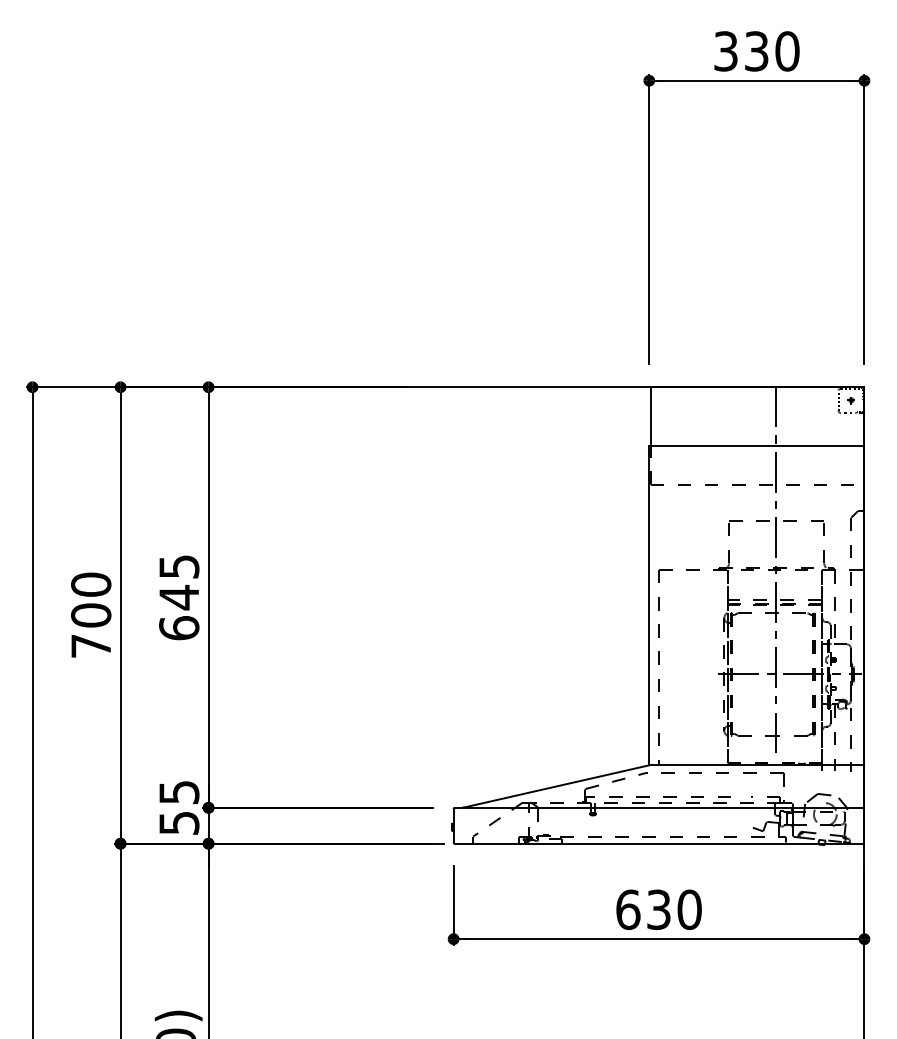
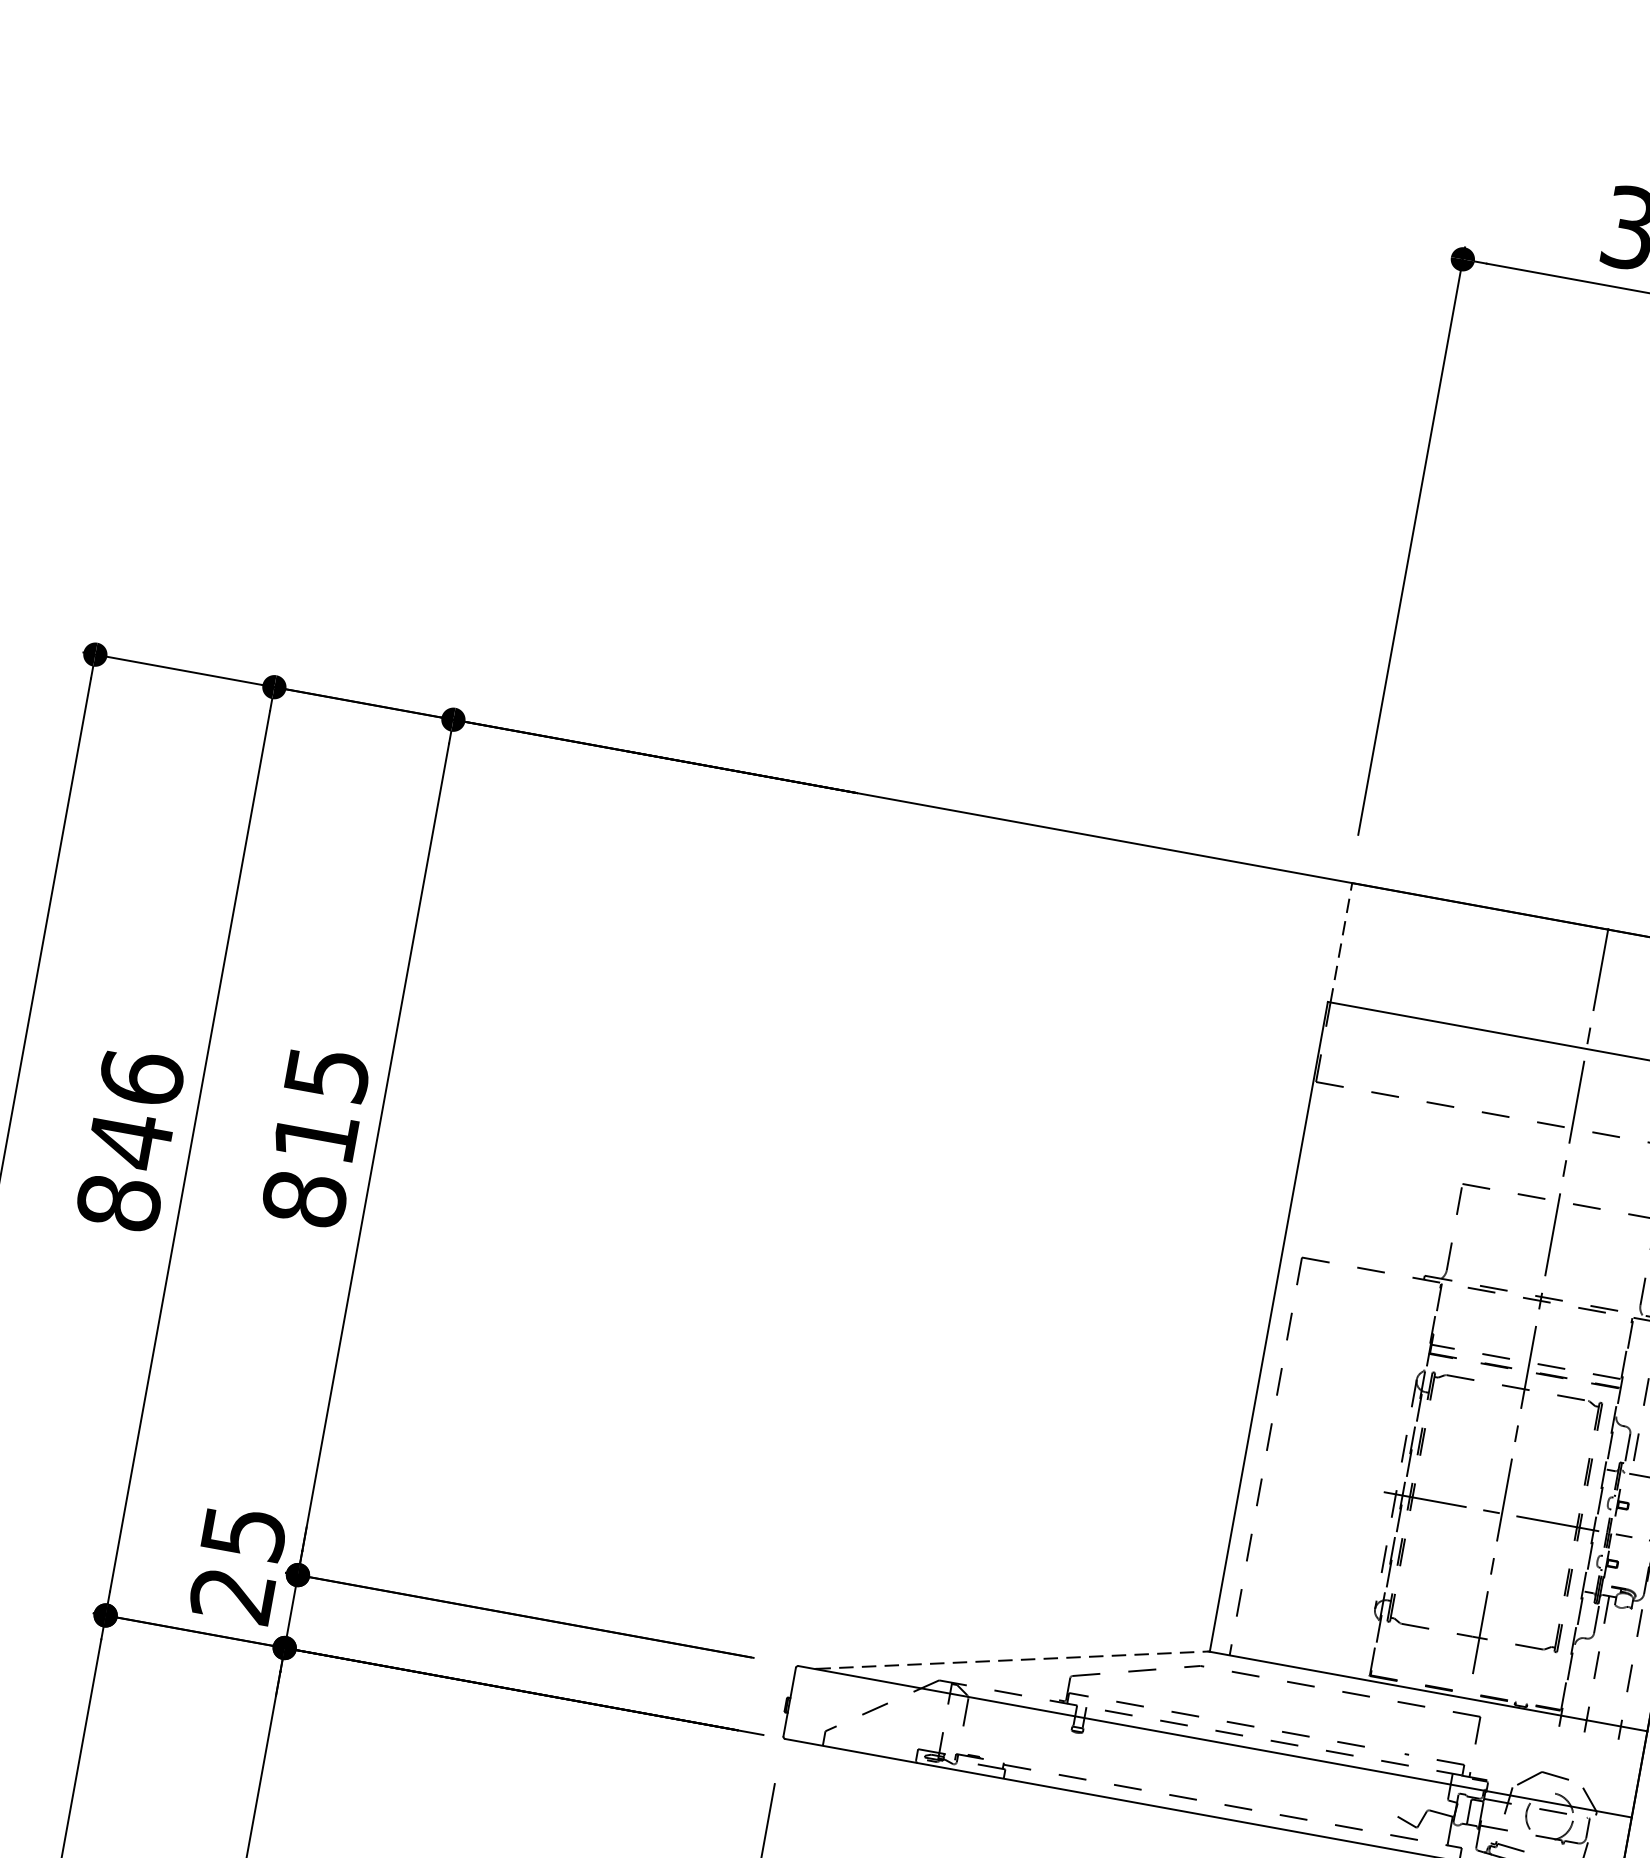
line: (650, 416) -> (1341, 942), solid -> dashed
text: (179, 612) -> (310, 1167), 645 -> 815
text: (91, 615) -> (130, 1140), 700 -> 846
line: (556, 786) -> (1013, 1660), solid -> dashed
text: (179, 823) -> (232, 1596), 55 -> 25

